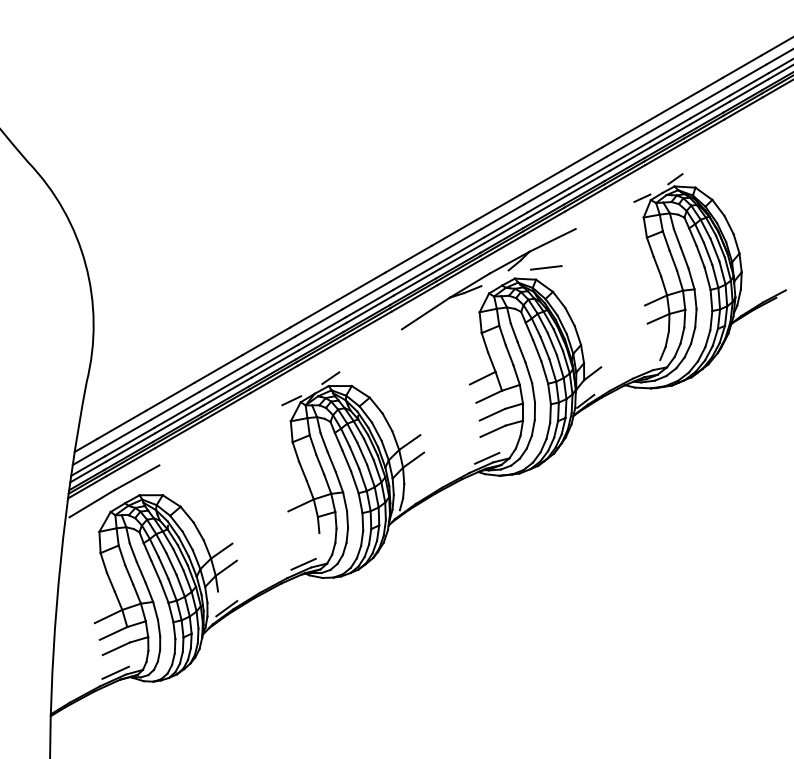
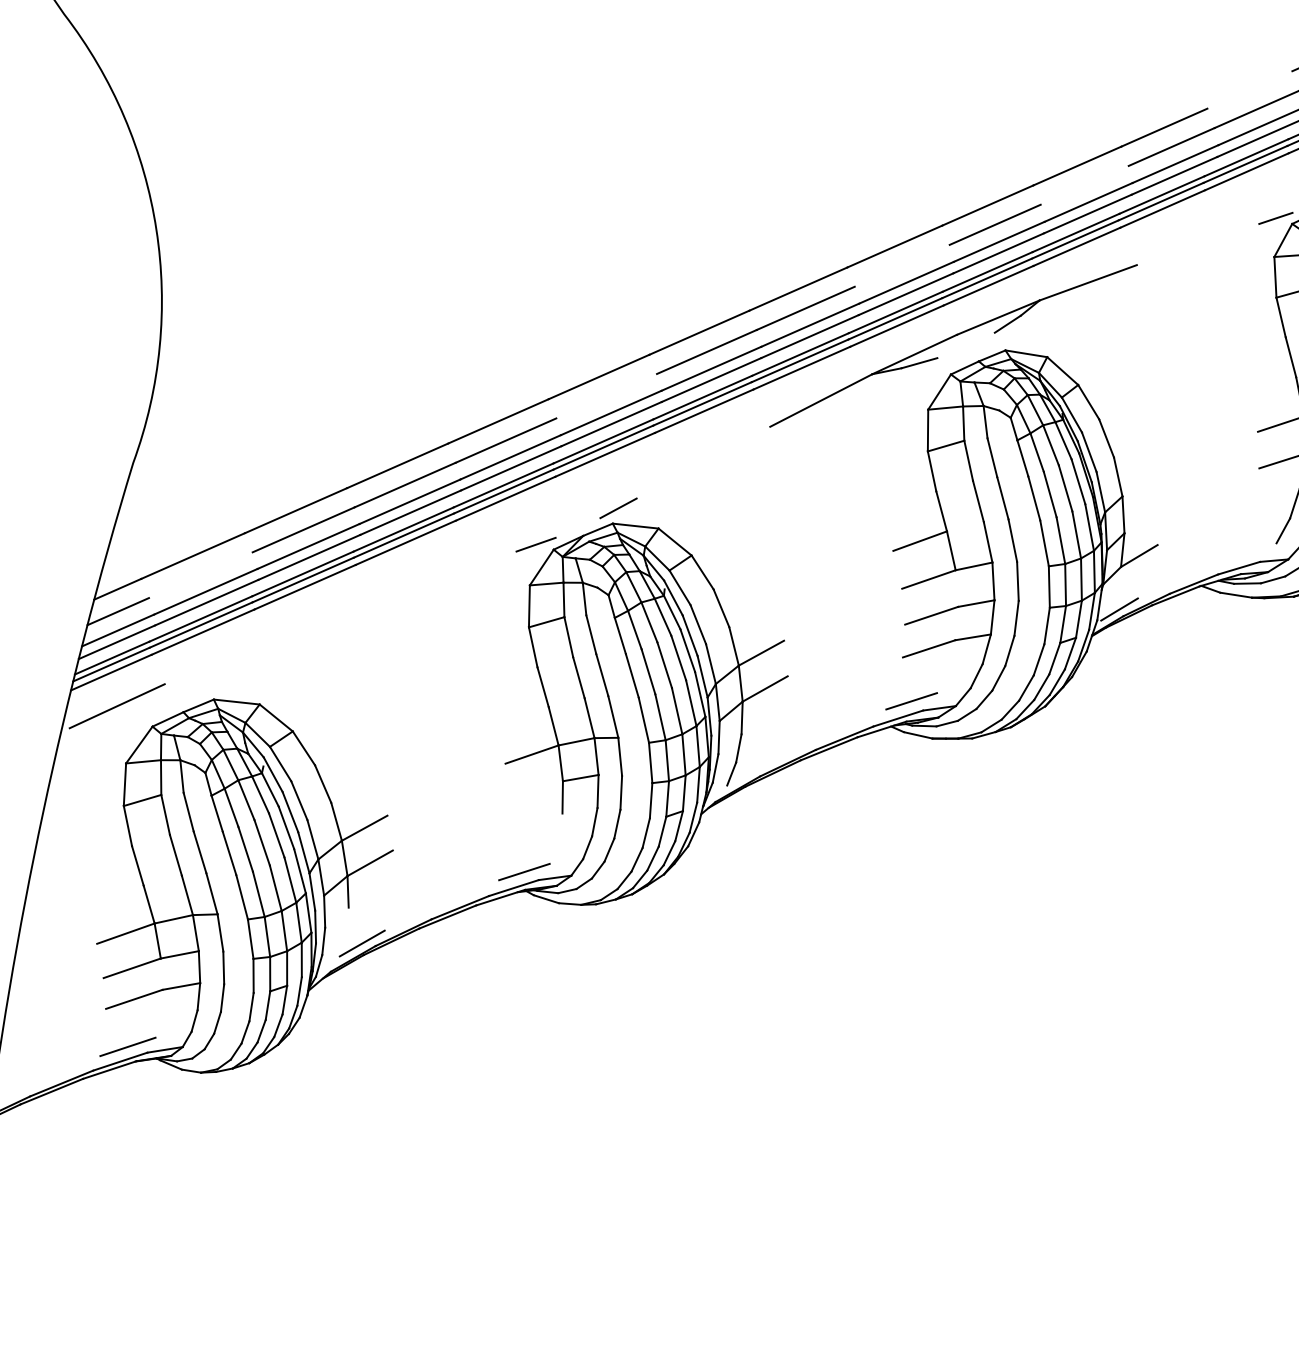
line: (622, 135) -> (1249, 89), removed
line: (545, 192) -> (1084, 186), removed
line: (458, 242) -> (901, 266), removed
line: (546, 267) -> (1070, 335), removed
line: (318, 322) -> (606, 395), removed
line: (126, 433) -> (200, 574), removed
line: (136, 477) -> (211, 663), removed

